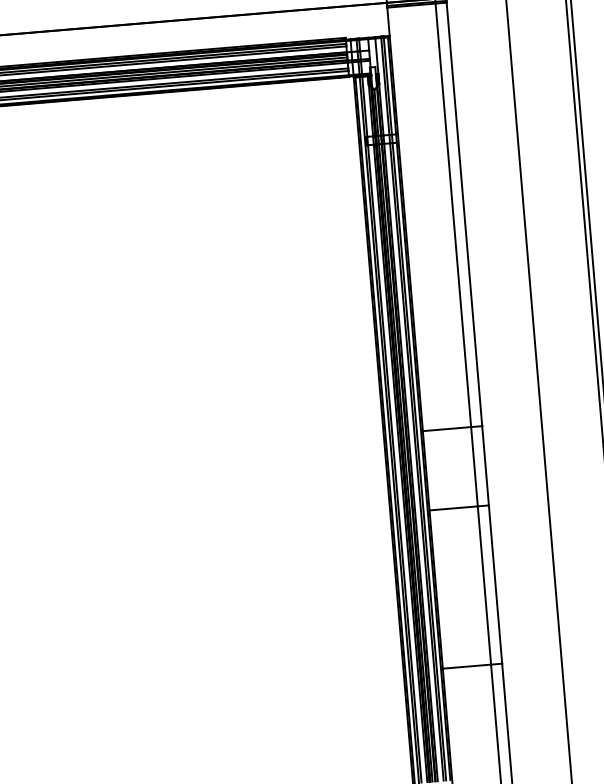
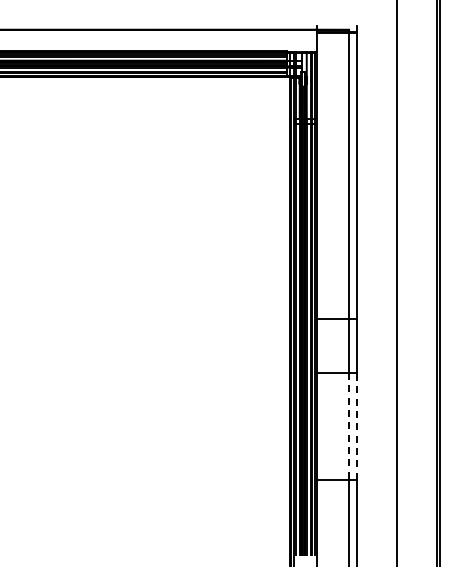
line: (495, 583) -> (356, 425), solid -> dashed
line: (484, 585) -> (349, 426), solid -> dashed

